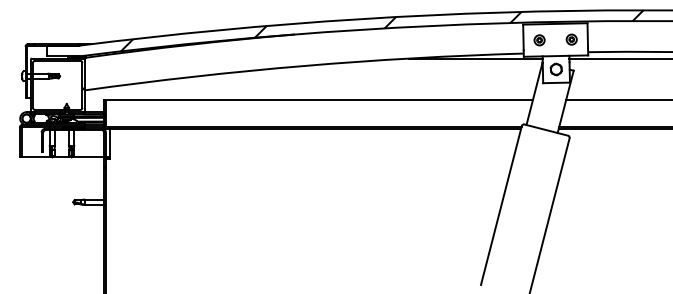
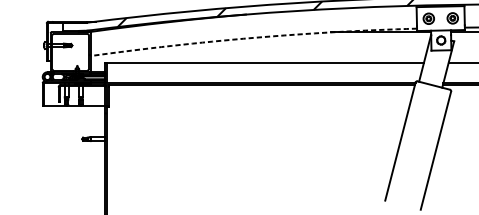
part: (571, 39) -> (452, 18), size x1.4
part: (539, 40) -> (428, 18), size x1.4
arc: (303, 66) -> (253, 38), solid -> dashed

